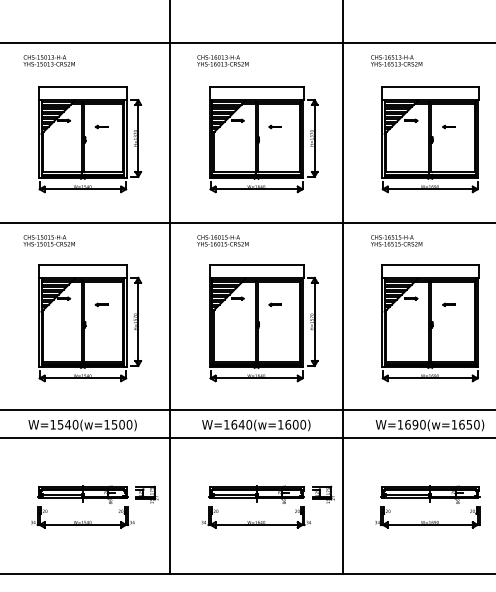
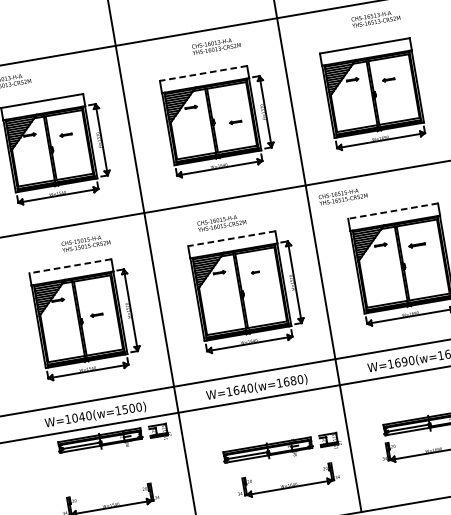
text: (222, 60) -> (215, 45), moved
text: (396, 60) -> (375, 18), moved
line: (256, 87) -> (203, 73), solid -> dashed
part: (274, 126) -> (234, 121), moved
text: (48, 240) -> (85, 243), moved
text: (222, 240) -> (221, 222), moved
text: (396, 240) -> (342, 196), moved
line: (82, 265) -> (70, 266), solid -> dashed
line: (256, 265) -> (231, 239), solid -> dashed
line: (429, 265) -> (392, 211), solid -> dashed
part: (101, 304) -> (96, 314), moved
part: (274, 304) -> (254, 272), size x0.6
part: (448, 304) -> (416, 244), size x1.4
text: (60, 424) -> (74, 417), W=1540(w=1500) -> W=1040(w=1500)
text: (295, 424) -> (293, 380), W=1640(w=1600) -> W=1640(w=1680)
part: (97, 494) -> (114, 439), moved
part: (255, 517) -> (287, 480), moved

